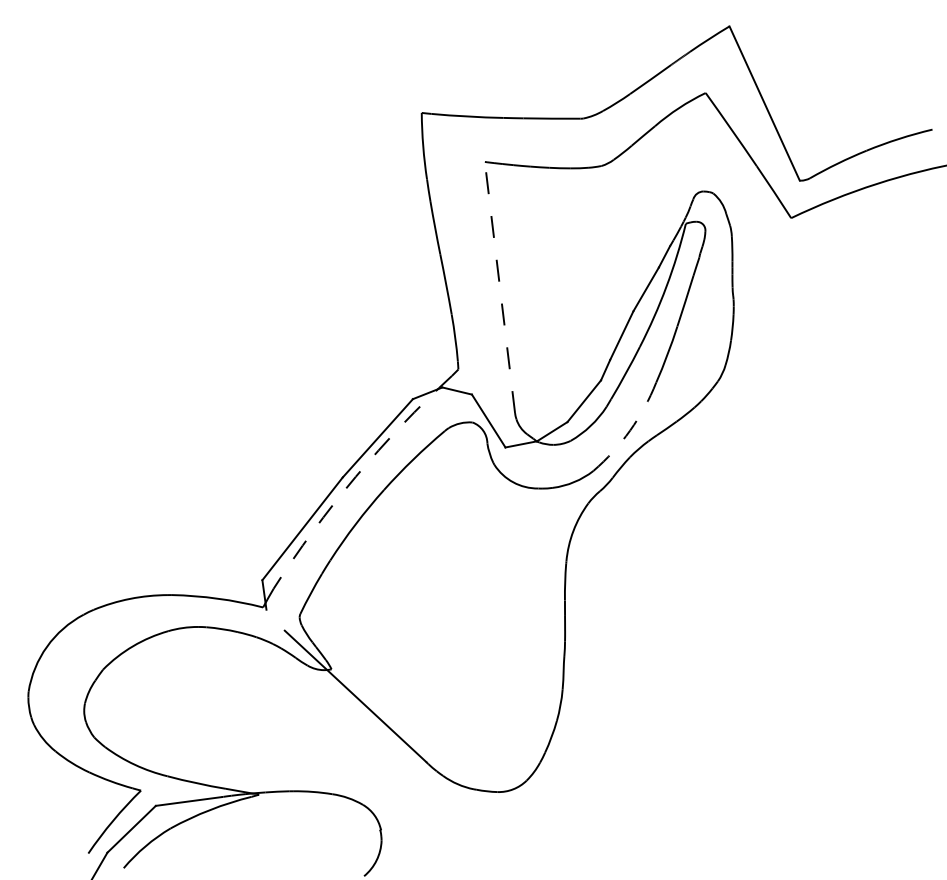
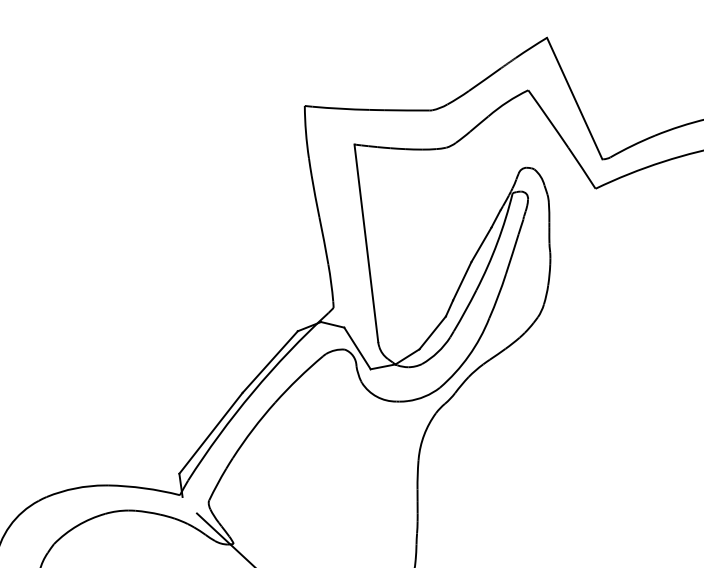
line: (499, 286) -> (366, 242), dashed -> solid
arc: (630, 430) -> (469, 355), dashed -> solid
arc: (355, 476) -> (252, 392), dashed -> solid

